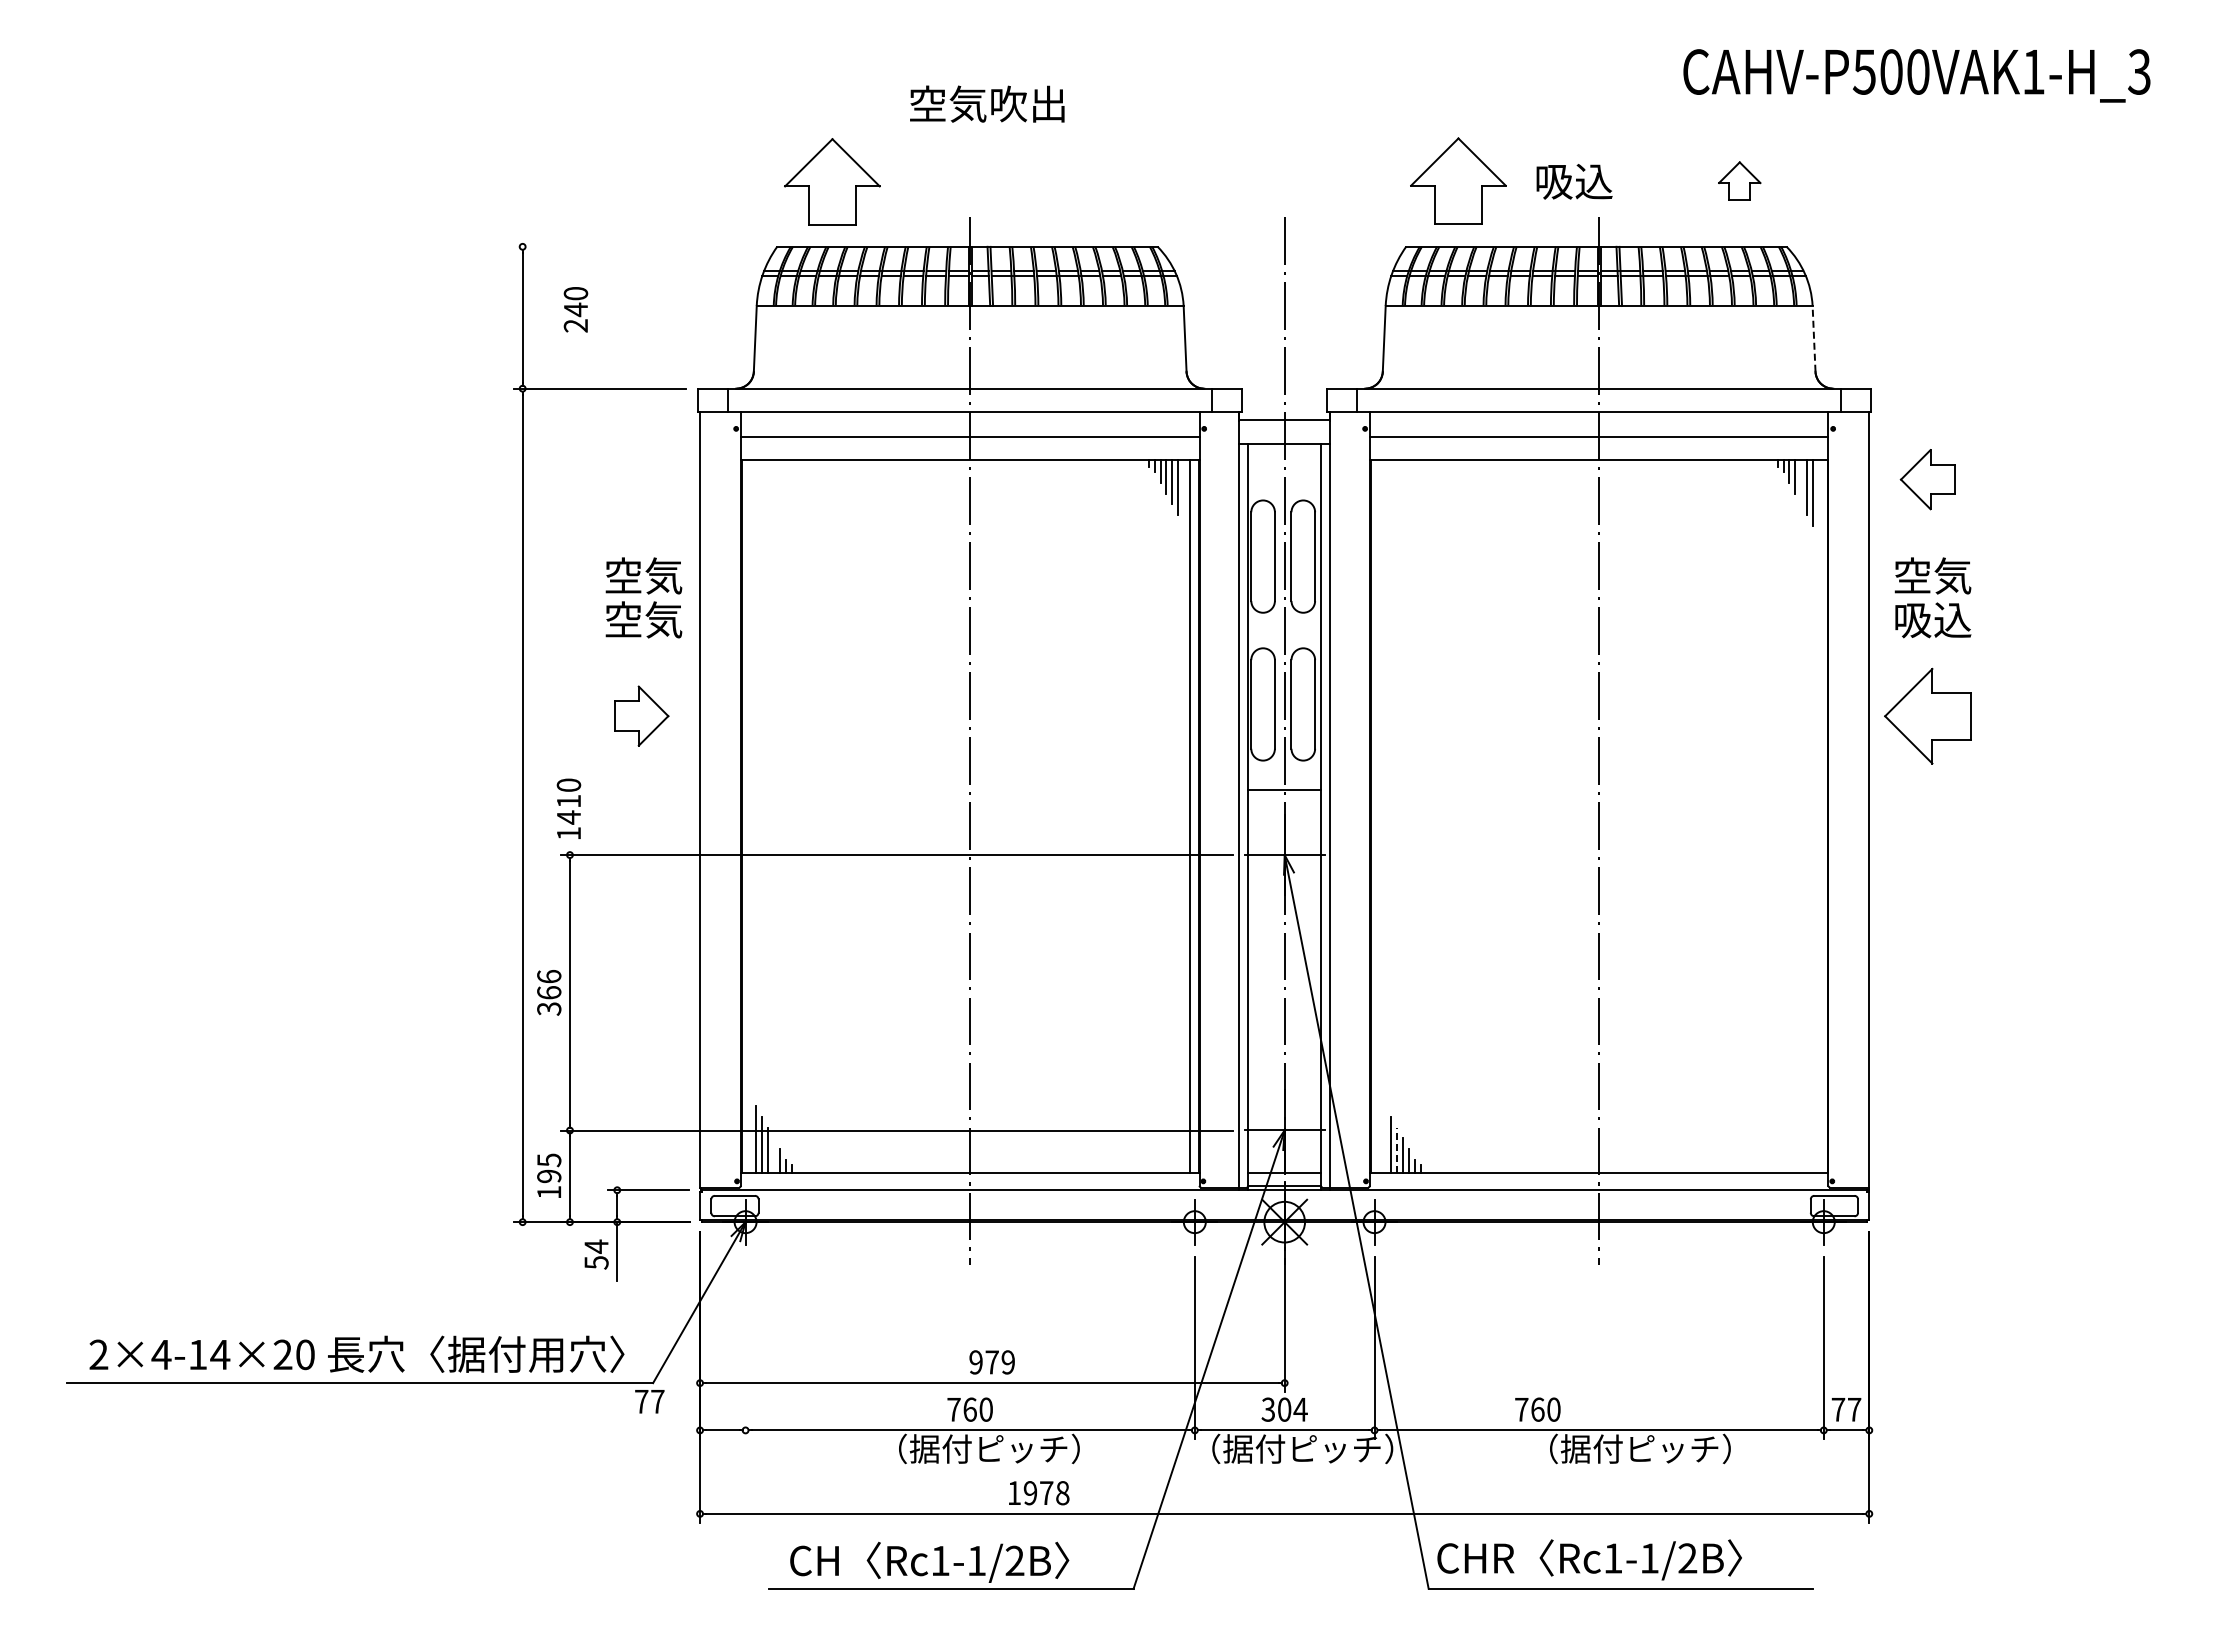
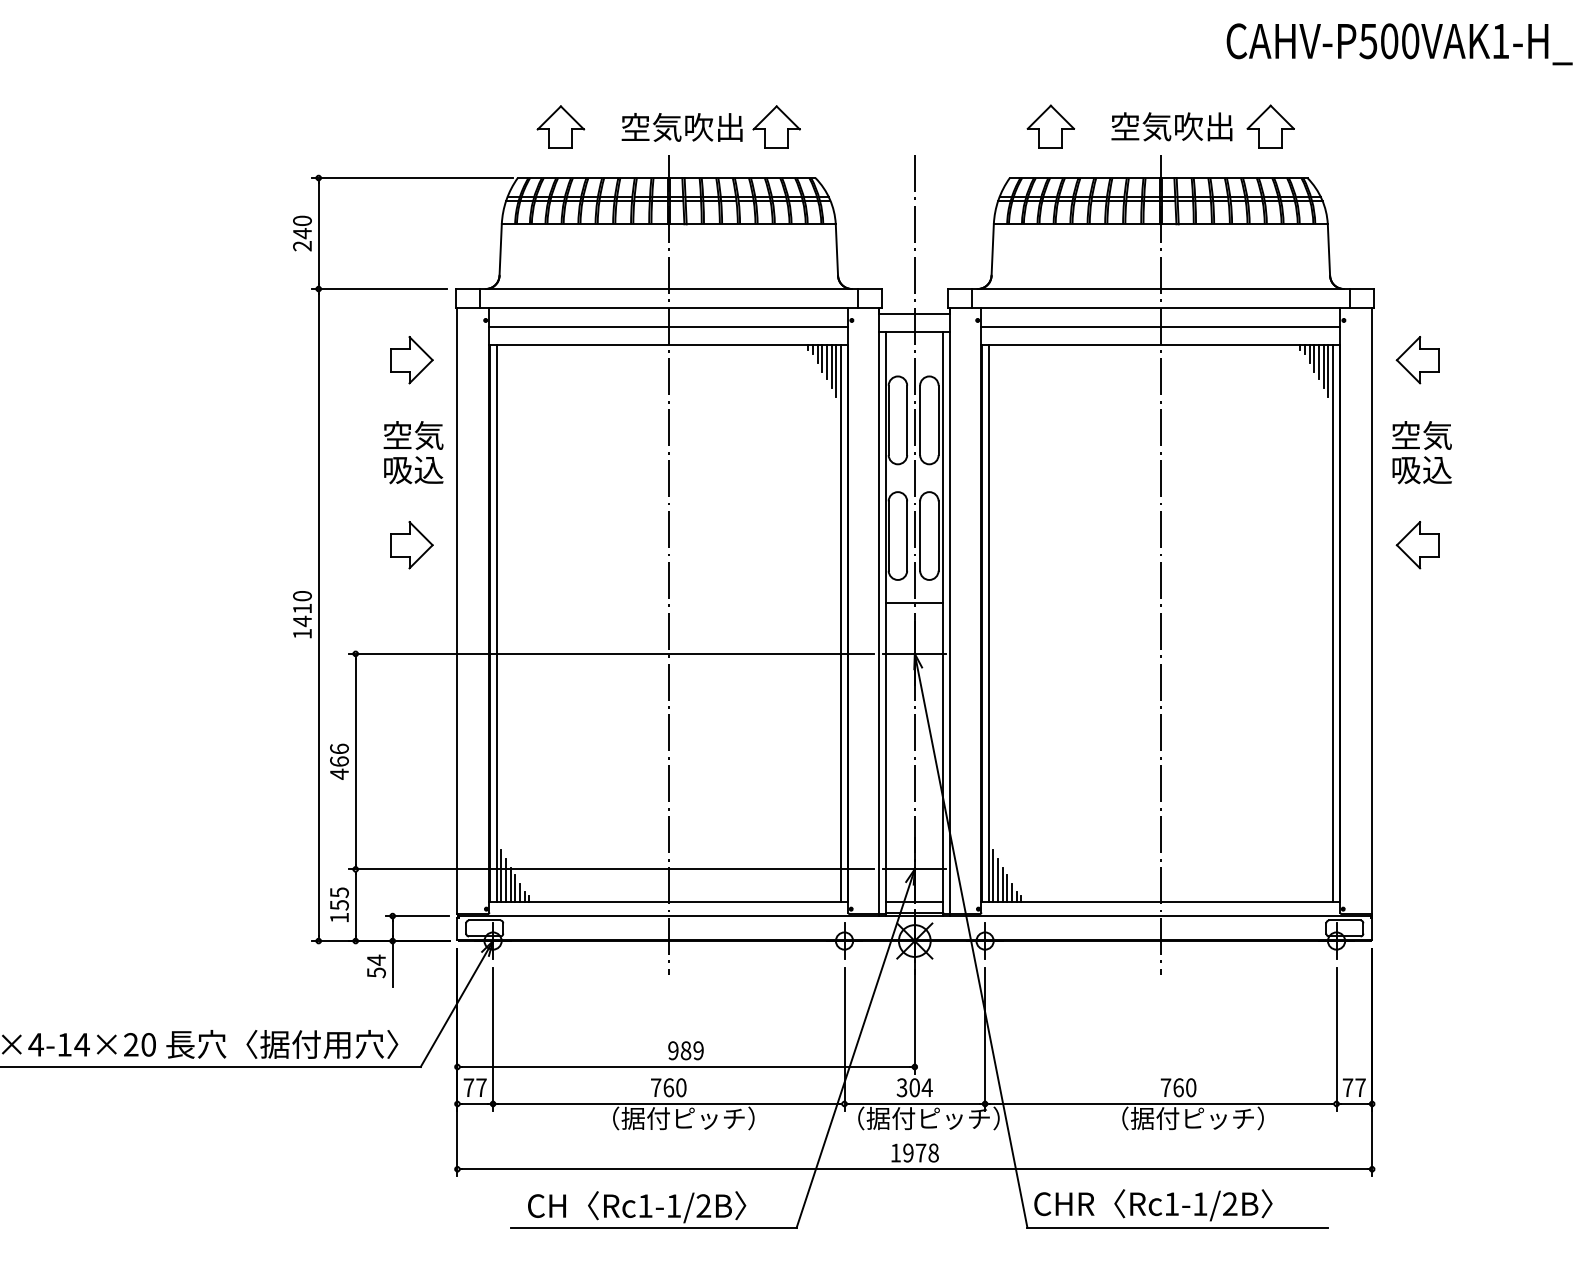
text: (987, 103) -> (682, 126), moved
part: (1458, 180) -> (1050, 126), size x0.62
text: (1613, 180) -> (1172, 126), 吸込 -> 空気吹出
part: (1739, 180) -> (1270, 126), size x1.43
part: (831, 181) -> (560, 126), size x0.62
part: (1107, 181) -> (776, 126), added
line: (641, 246) -> (411, 177), added
text: (575, 309) -> (302, 233), moved
line: (1814, 338) -> (1329, 249), dashed -> solid
part: (641, 479) -> (411, 360), added
line: (1801, 481) -> (1319, 361), added
line: (1184, 492) -> (836, 370), added
text: (643, 619) -> (413, 469), 空気 -> 吸込
part: (1927, 715) -> (1417, 544), size x0.62
text: (568, 808) -> (302, 614), moved
line: (750, 815) -> (496, 622), added
line: (1379, 815) -> (988, 622), added
line: (1819, 815) -> (1333, 622), added
text: (549, 1008) -> (339, 773), 366 -> 466
line: (1385, 1138) -> (993, 875), added
line: (1397, 1149) -> (1003, 884), dashed -> solid
line: (774, 1154) -> (515, 888), added
text: (549, 1176) -> (339, 905), 195 -> 155
line: (745, 1347) -> (493, 1039), added
text: (991, 1362) -> (685, 1050), 979 -> 989
text: (649, 1401) -> (475, 1087), moved
text: (1537, 1409) -> (1178, 1087), moved
text: (1039, 1493) -> (915, 1153), moved

